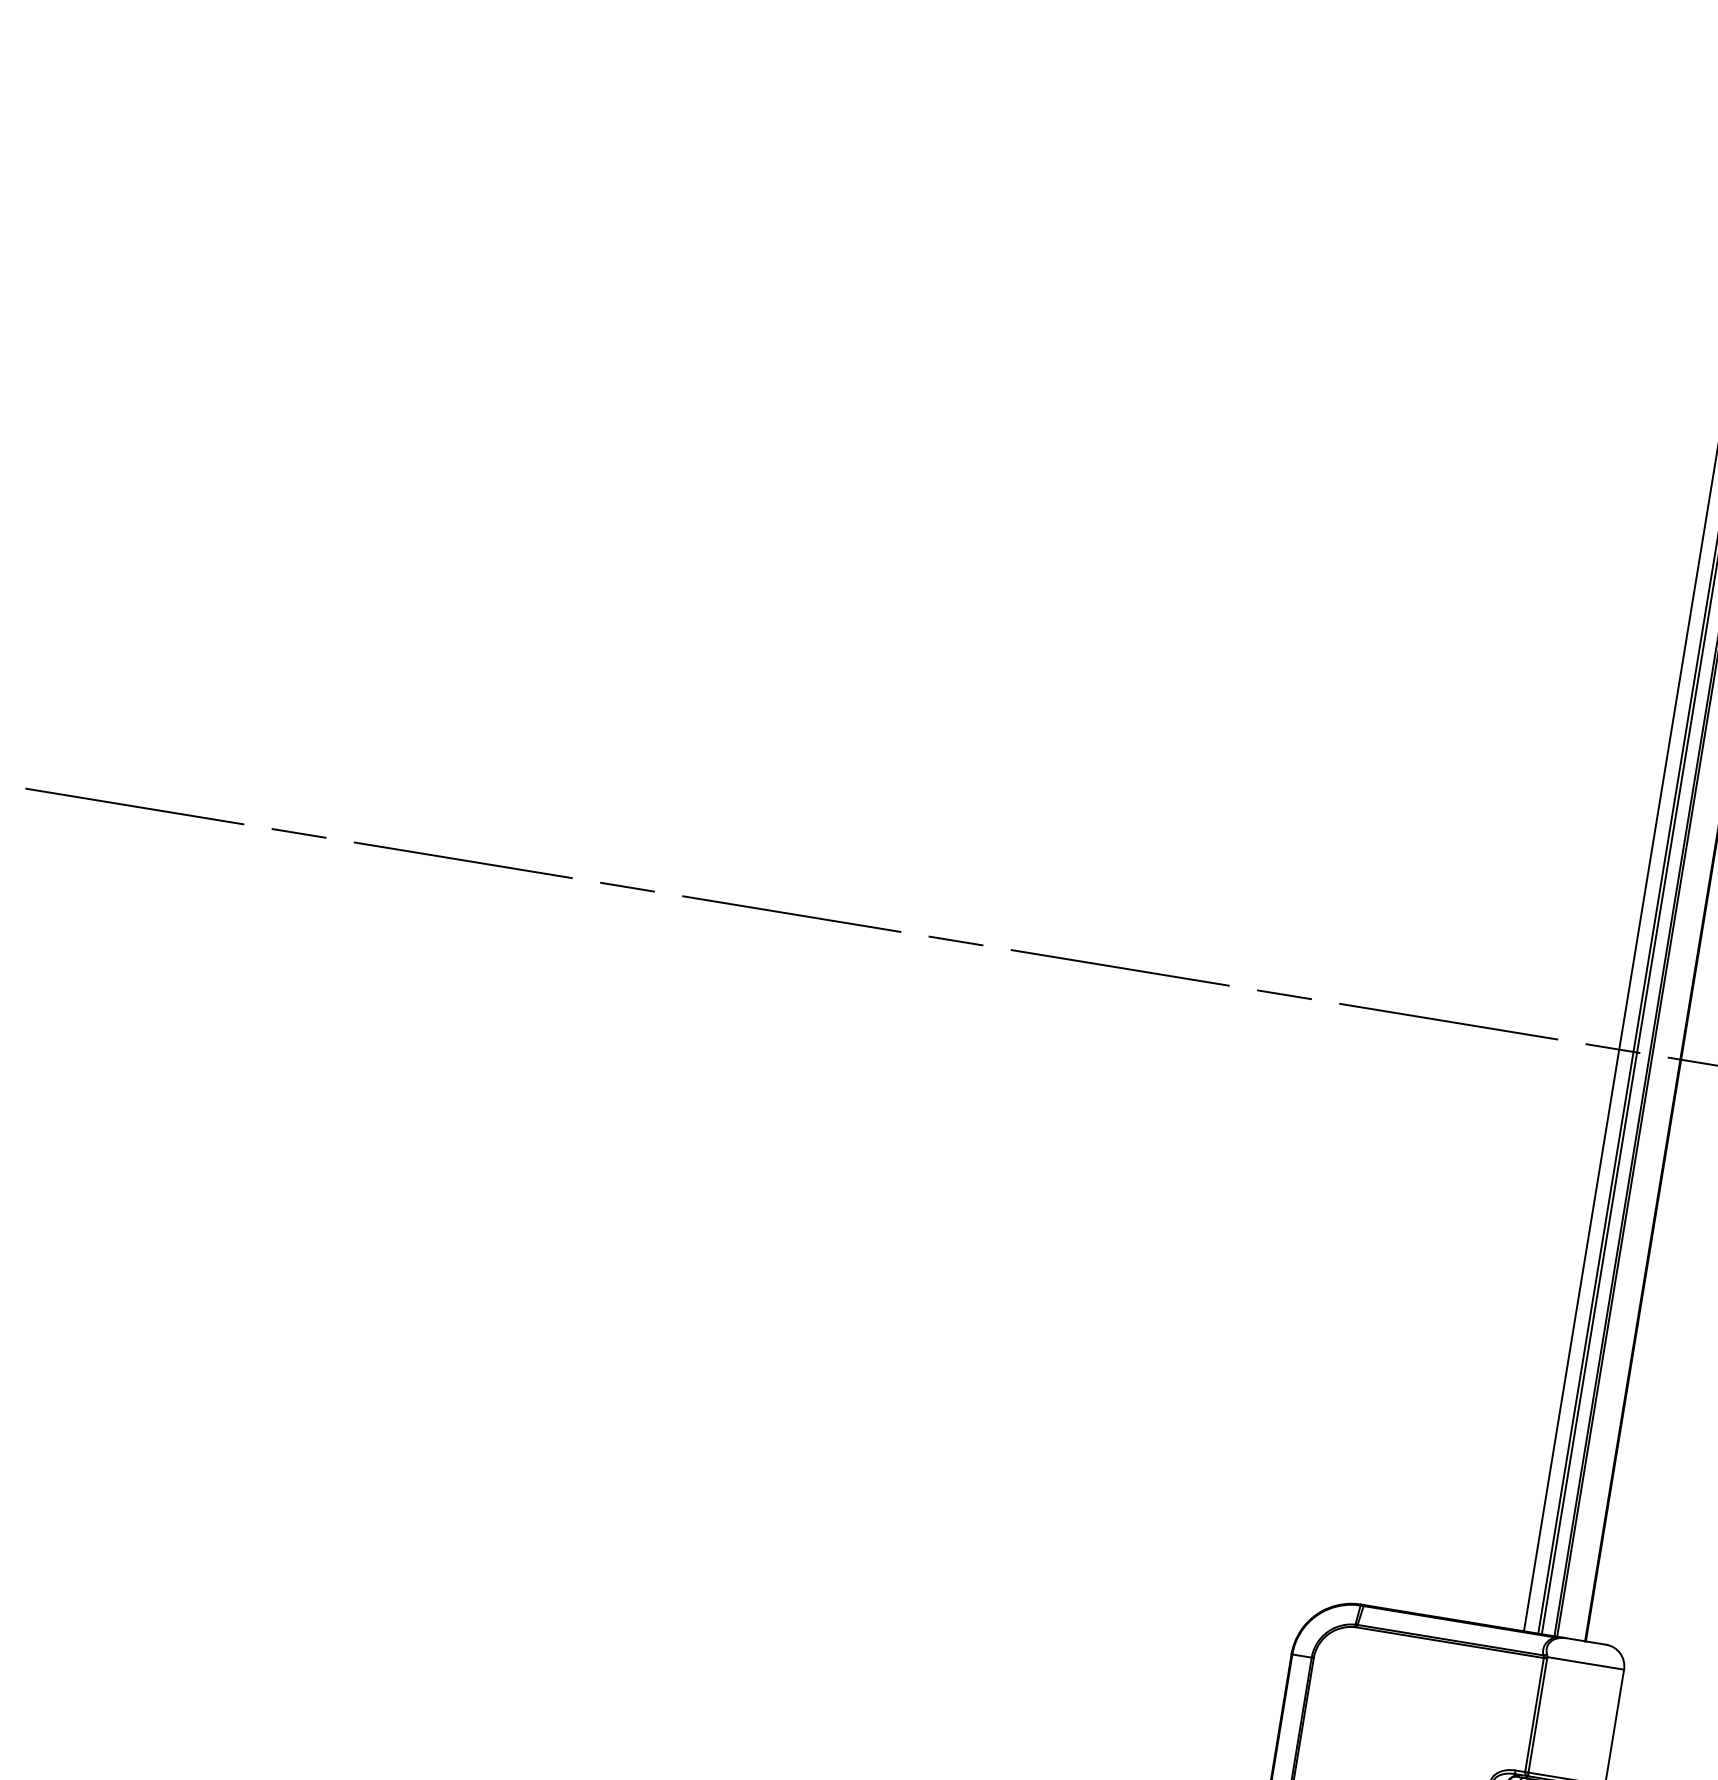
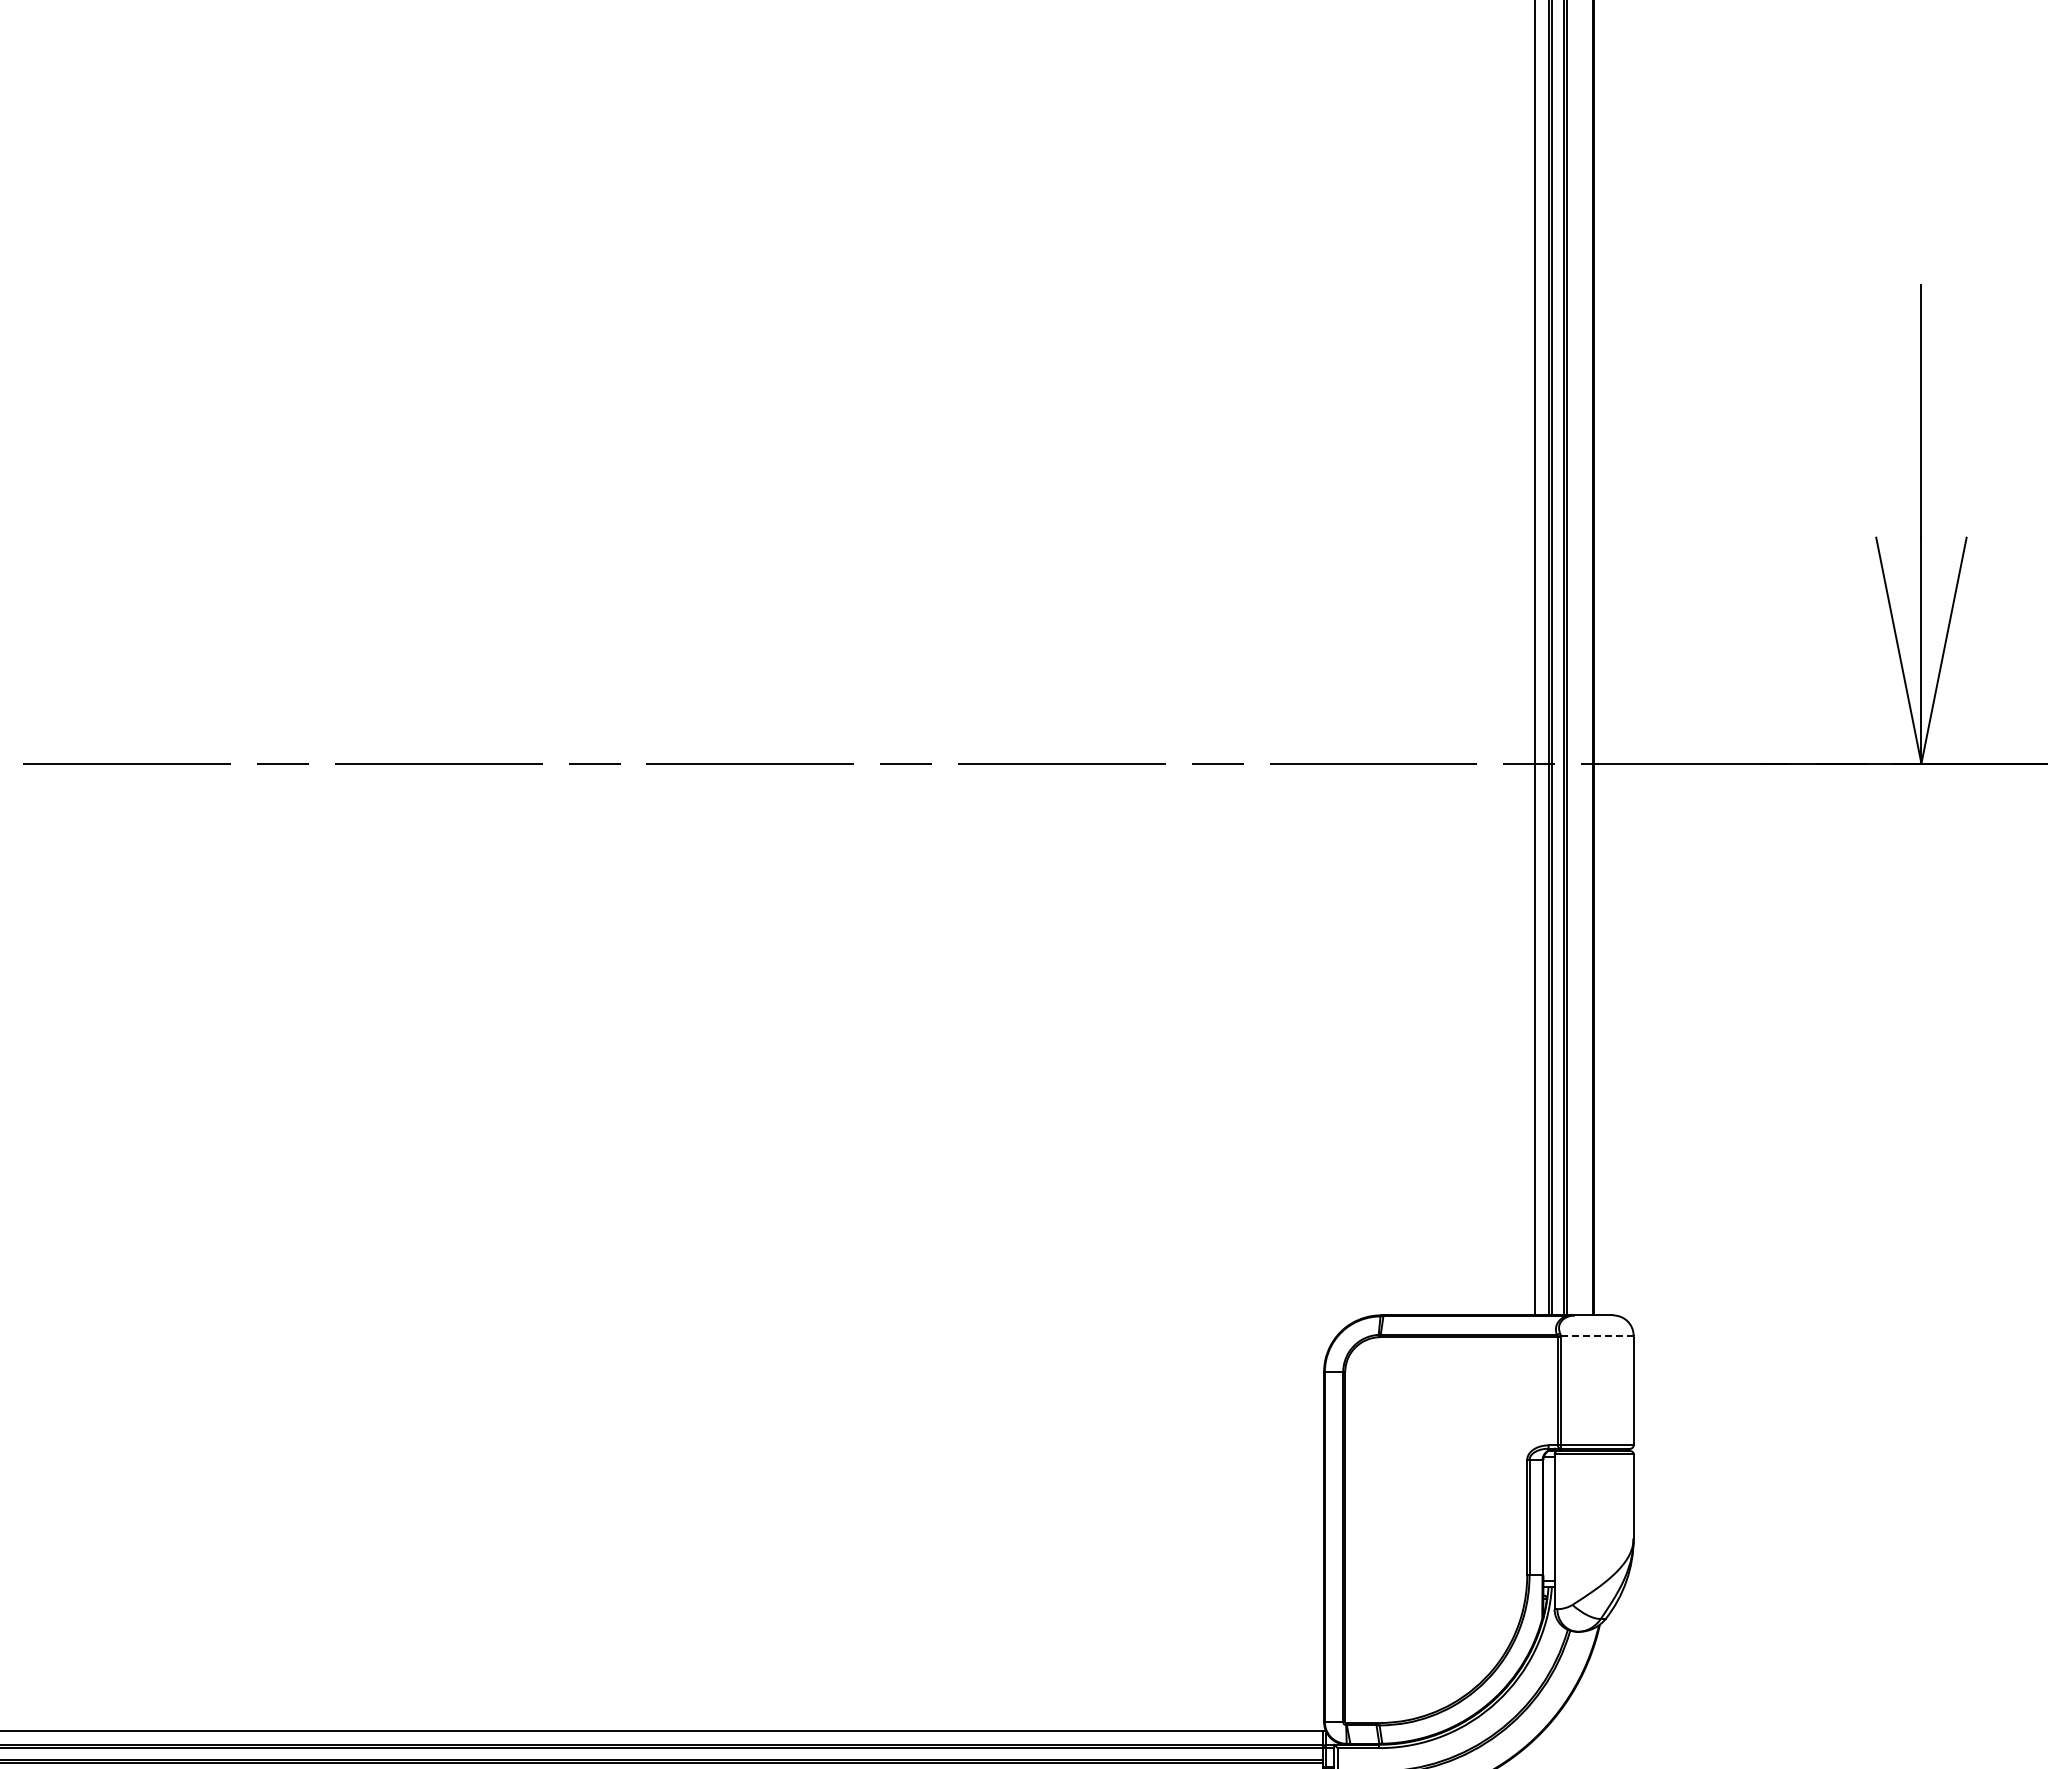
line: (1584, 1662) -> (1596, 1335), solid -> dashed

